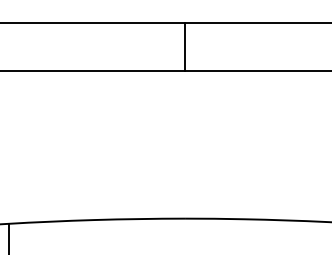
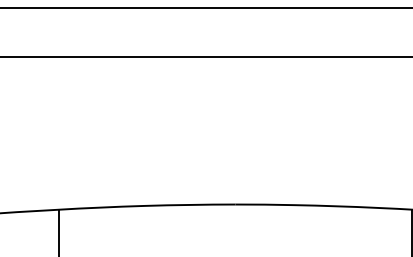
line: (185, 46) -> (235, 32), removed

